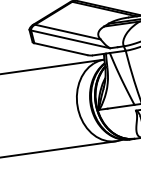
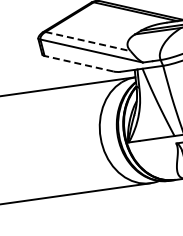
line: (68, 32) -> (88, 41), solid -> dashed
line: (60, 48) -> (78, 63), solid -> dashed

